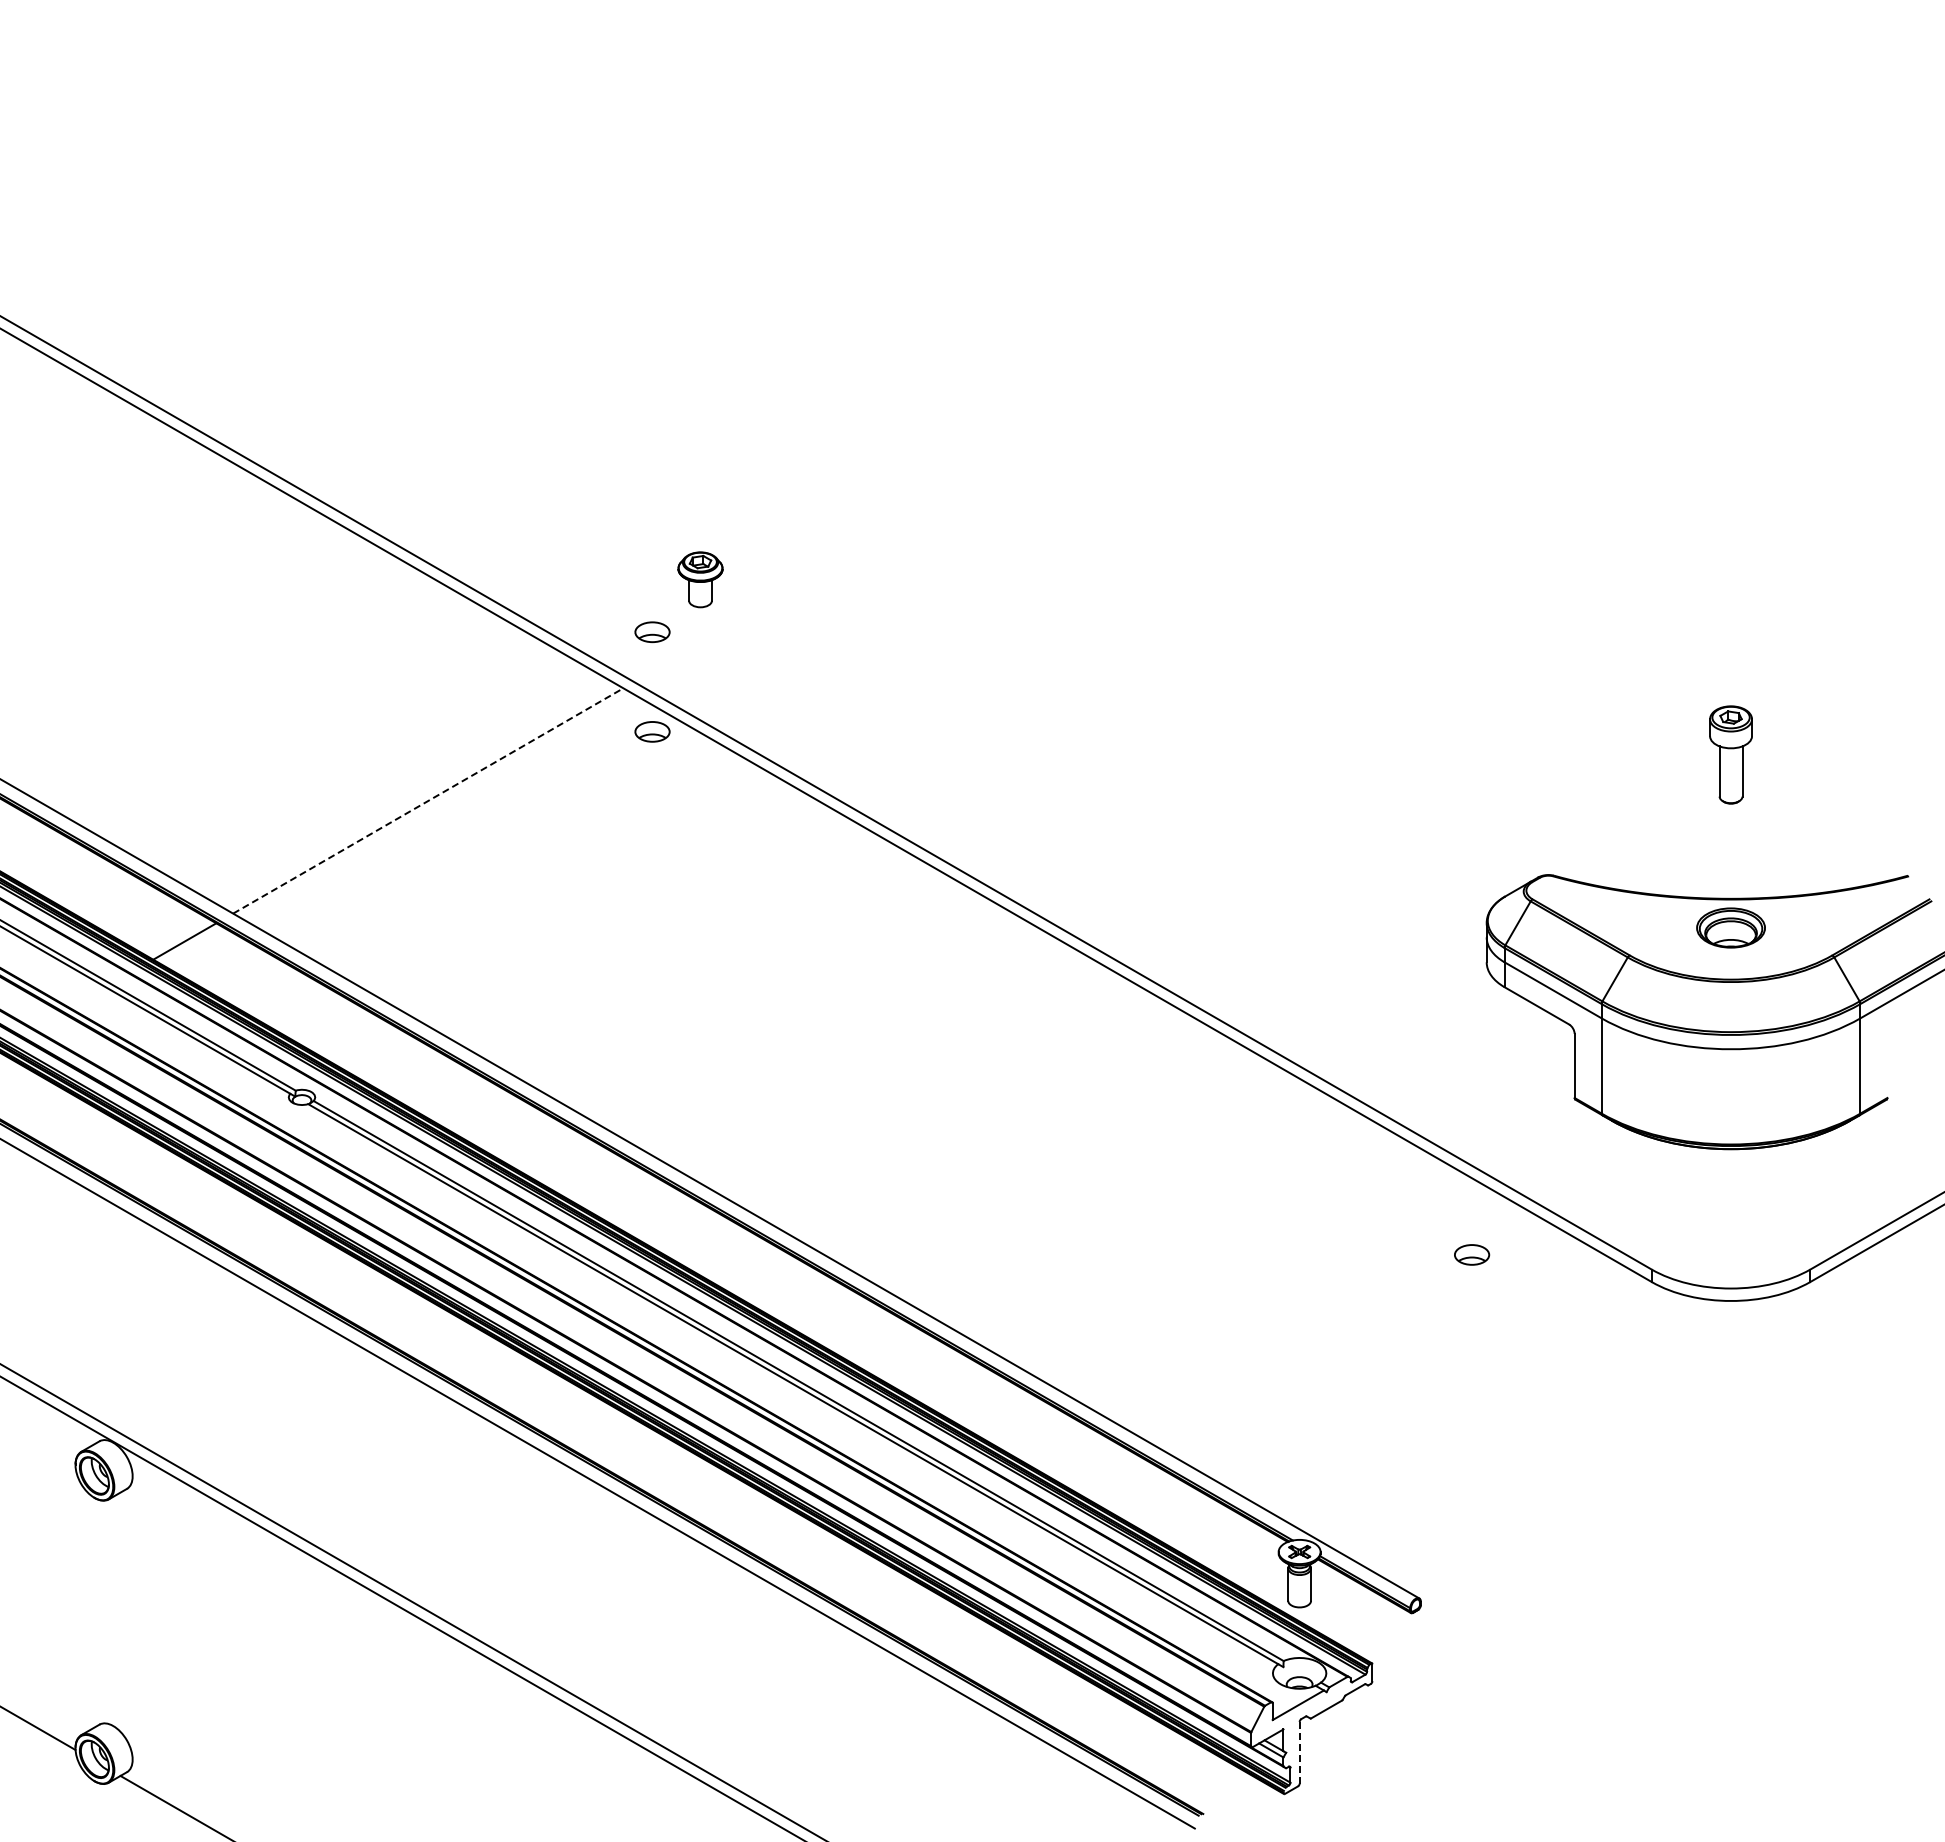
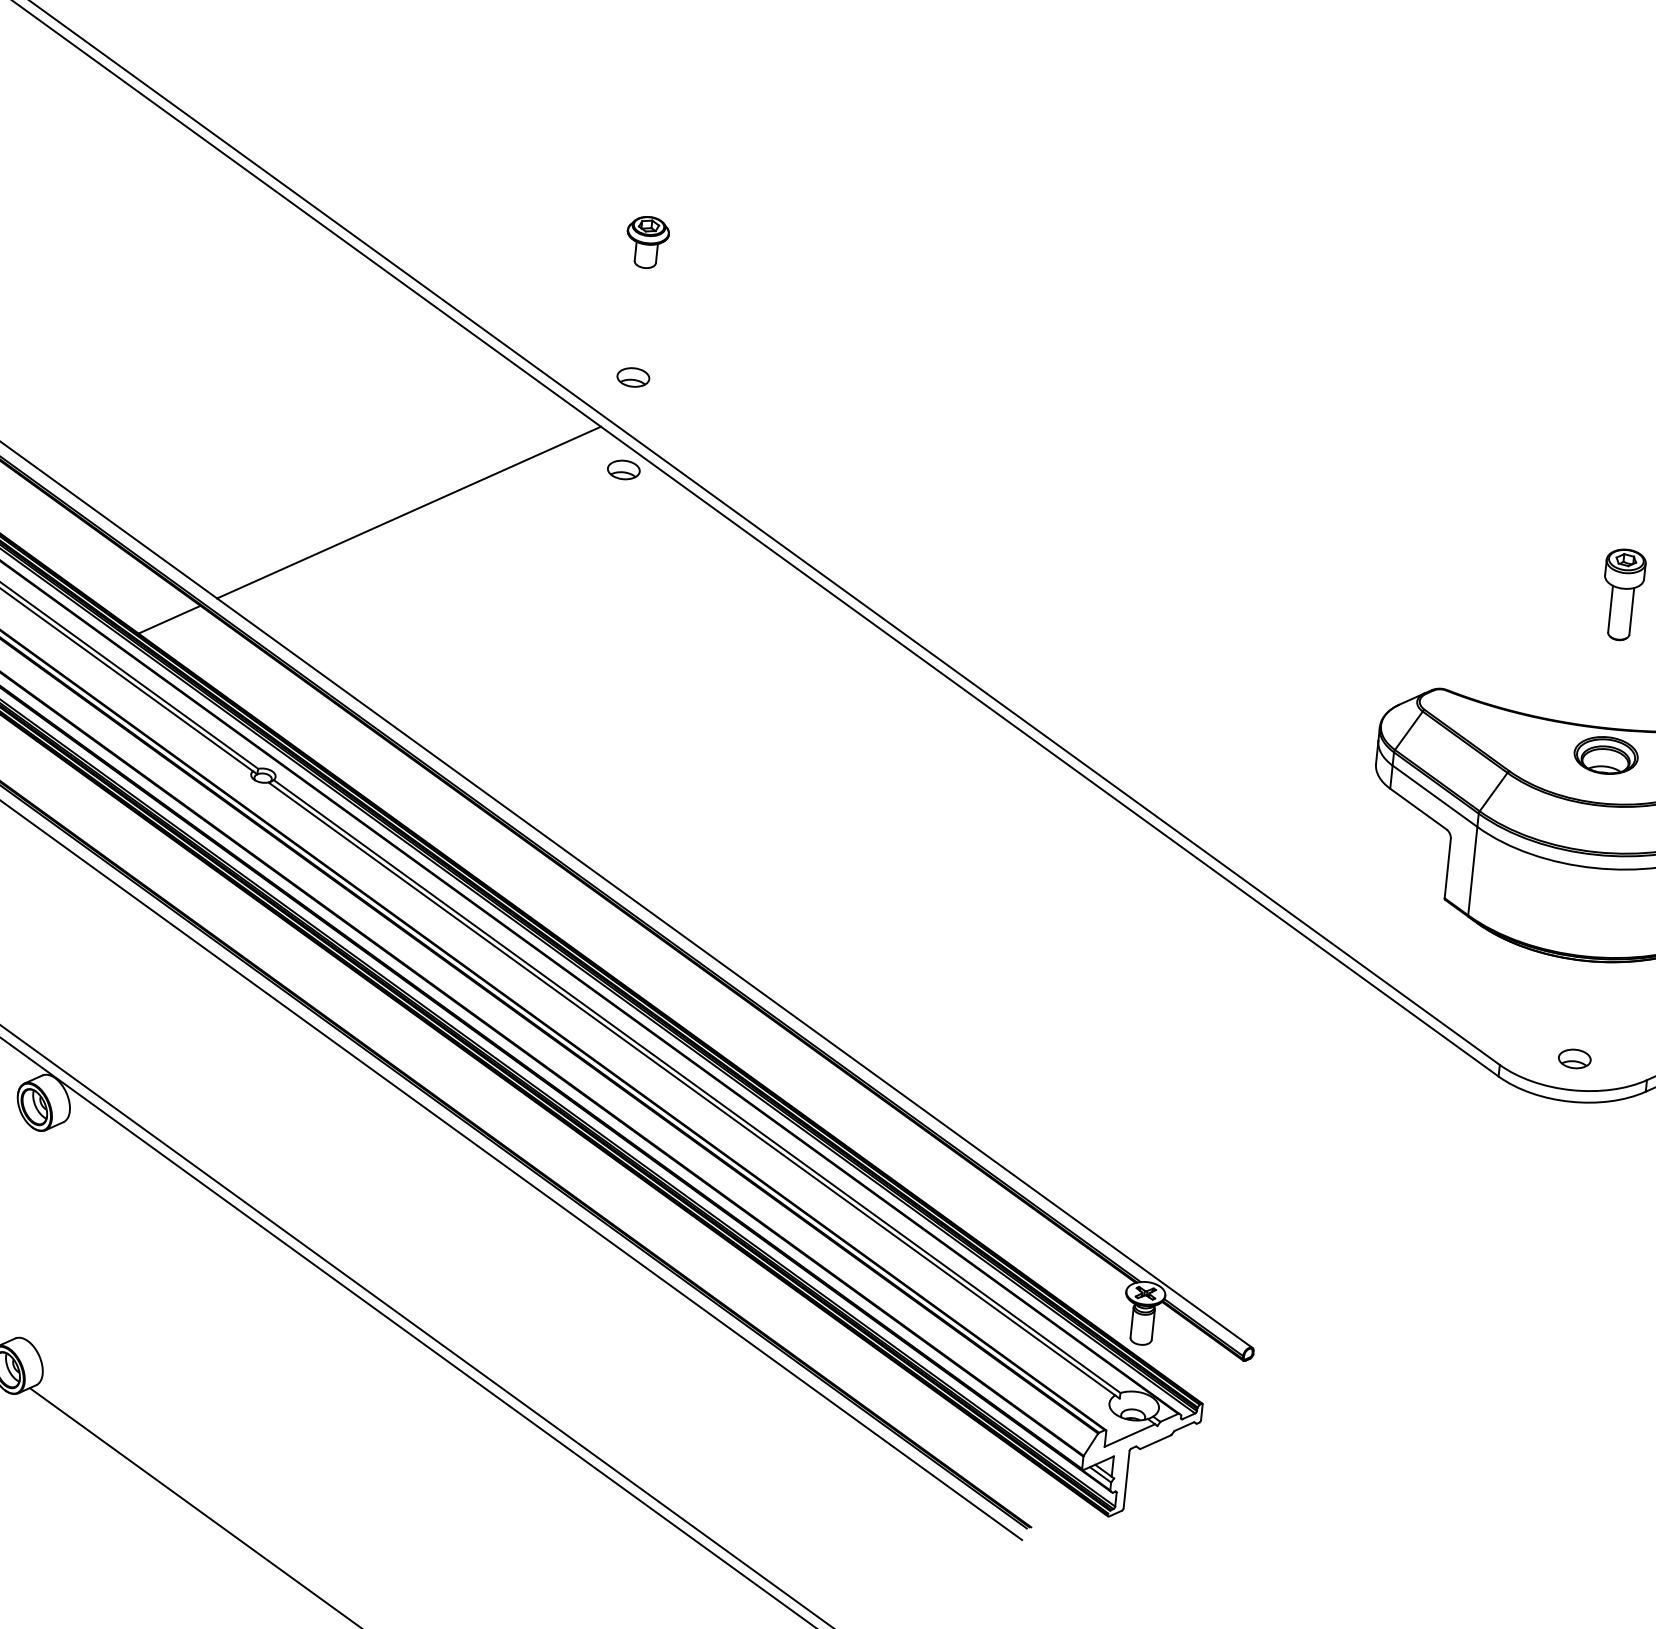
part: (700, 579) -> (647, 242), moved
line: (428, 800) -> (409, 512), dashed -> solid
part: (1472, 1254) -> (1575, 1058), moved
line: (1299, 1752) -> (1126, 1479), dashed -> solid

